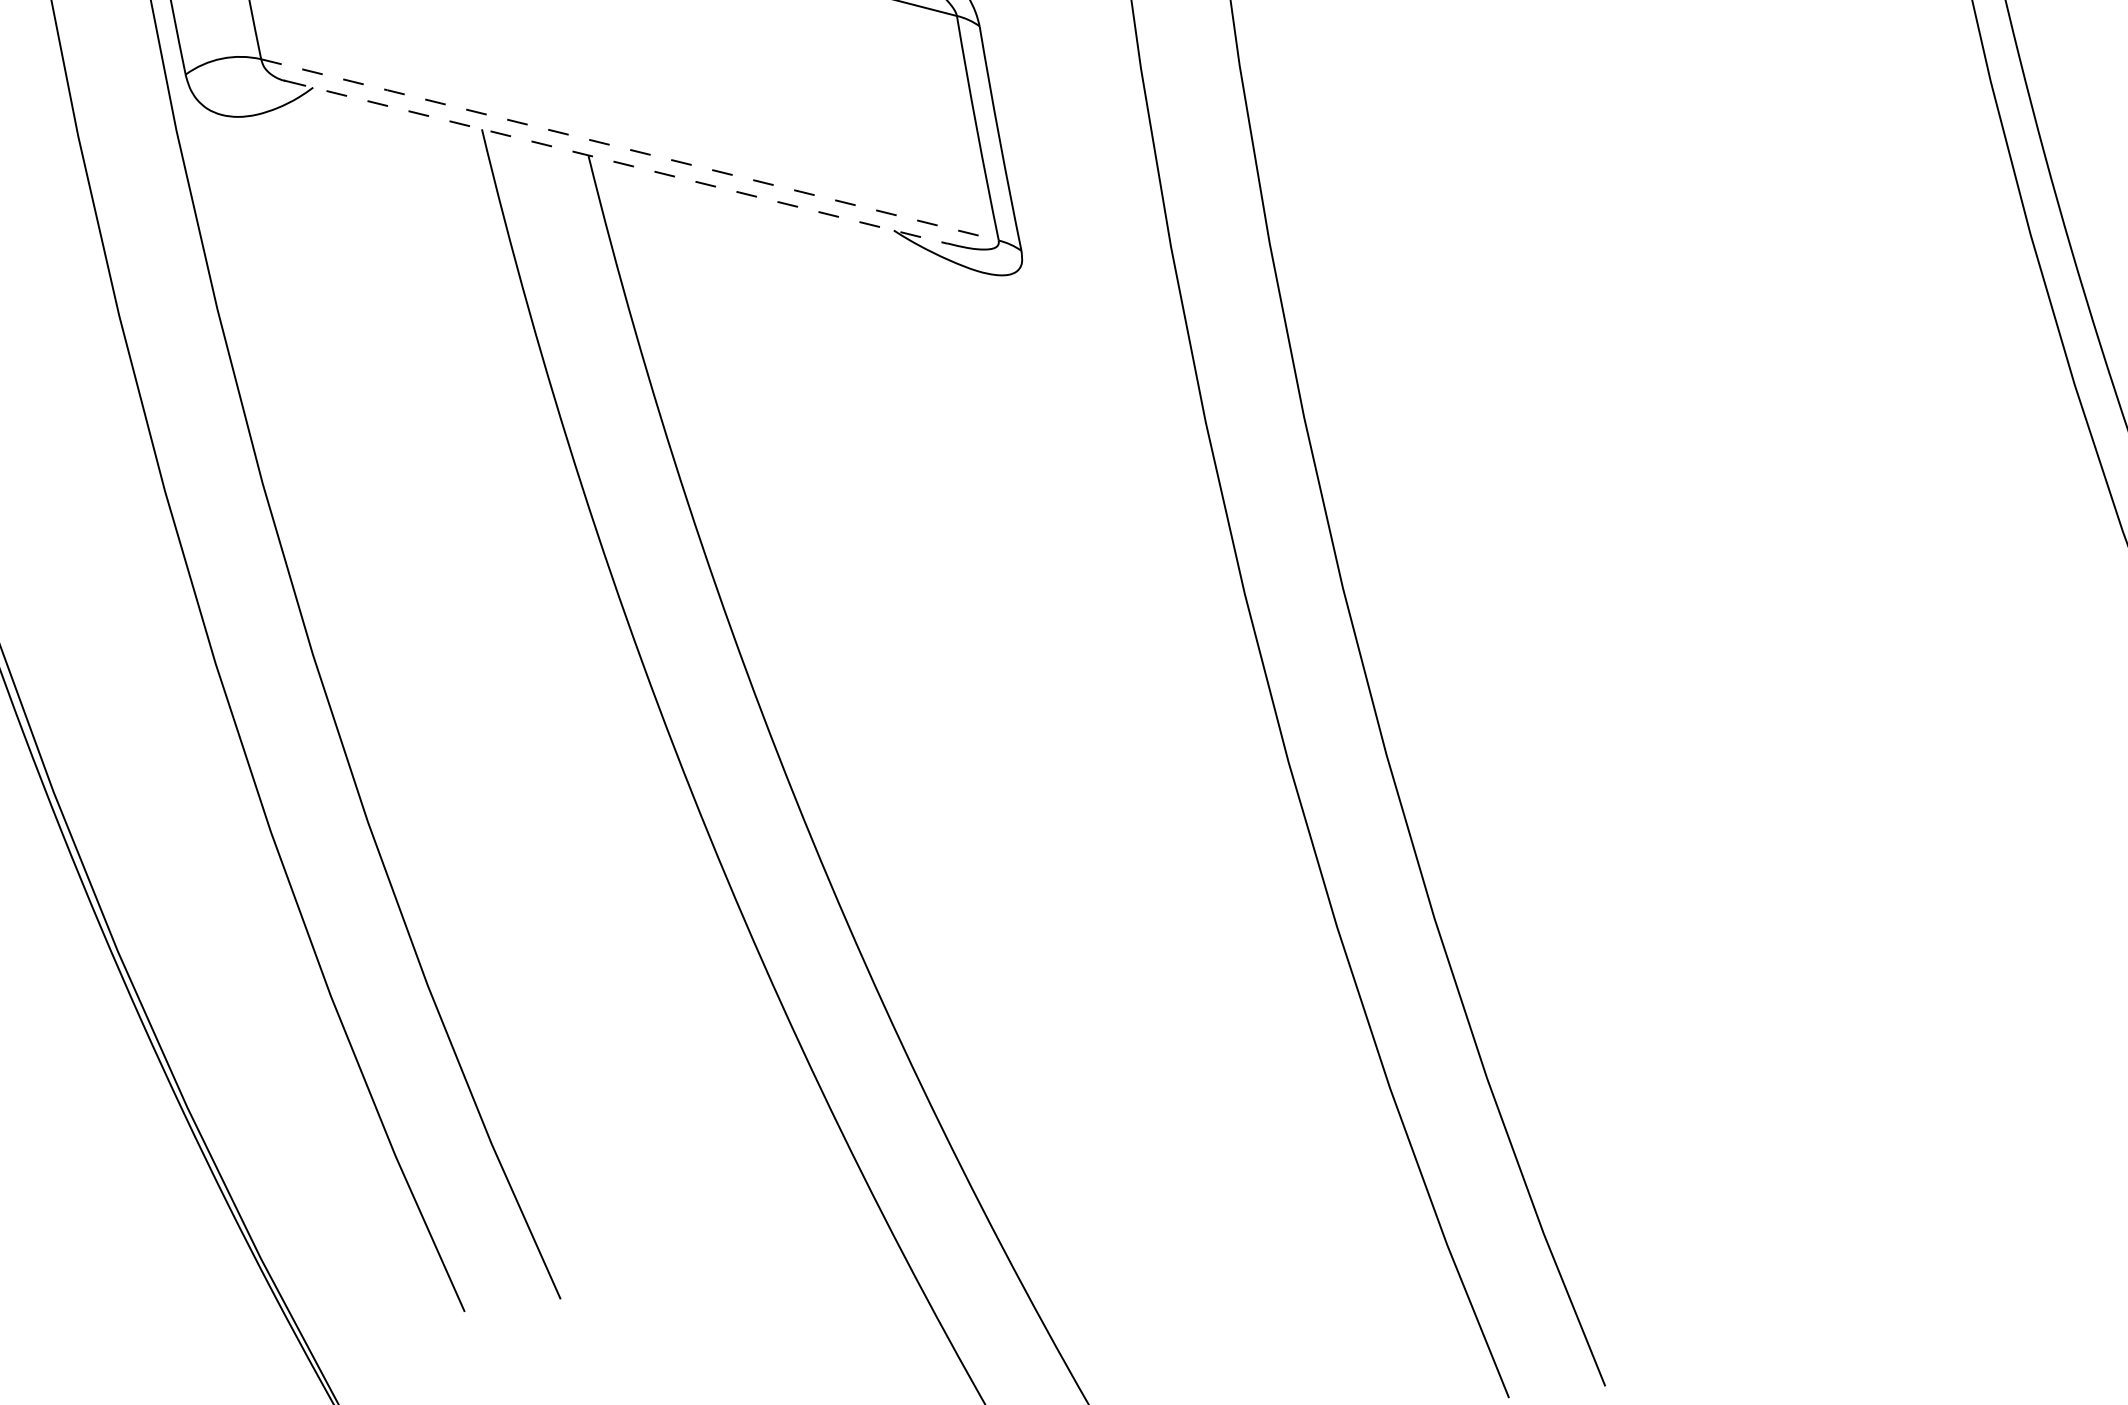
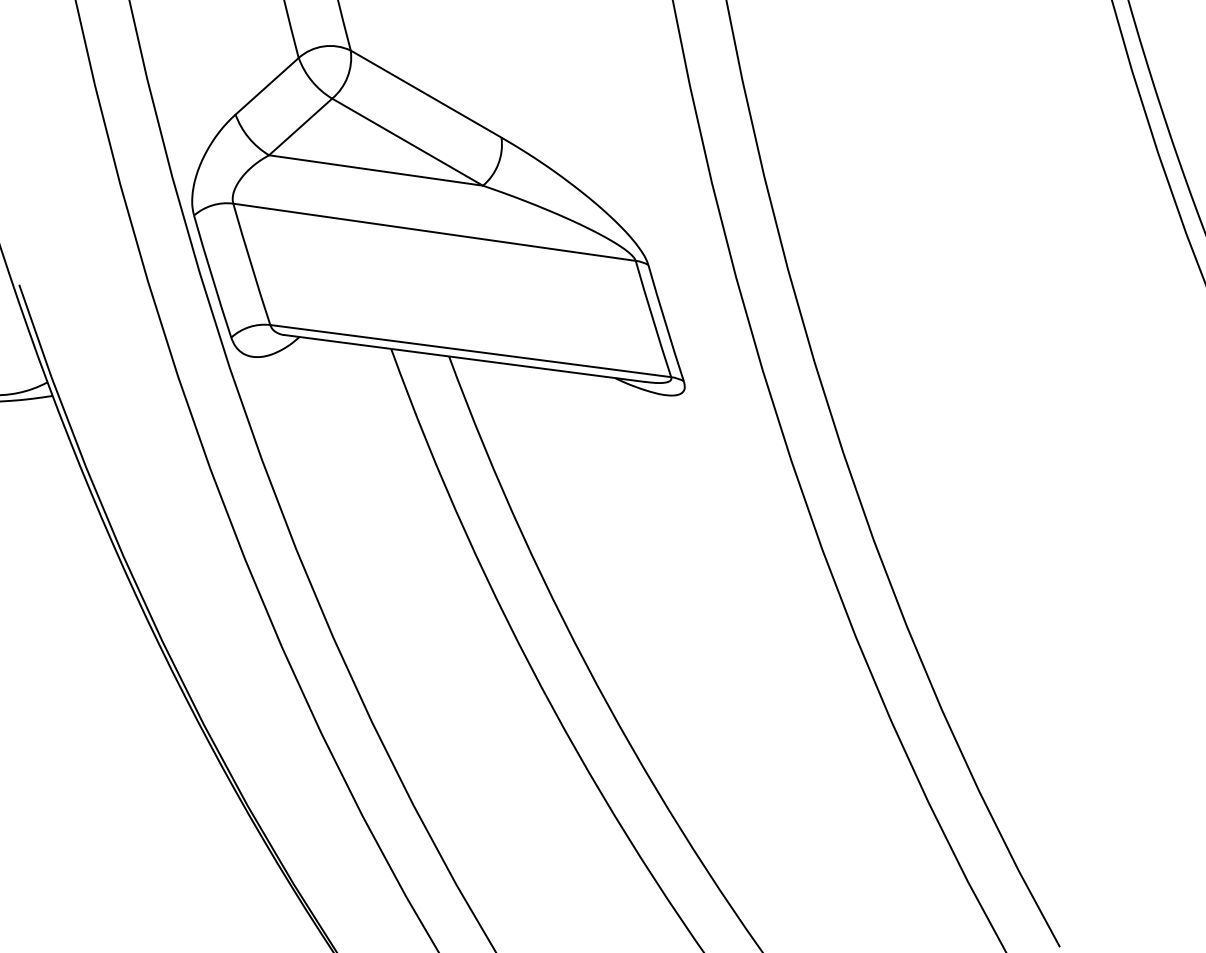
line: (631, 150) -> (471, 351), dashed -> solid
line: (616, 162) -> (464, 358), dashed -> solid

